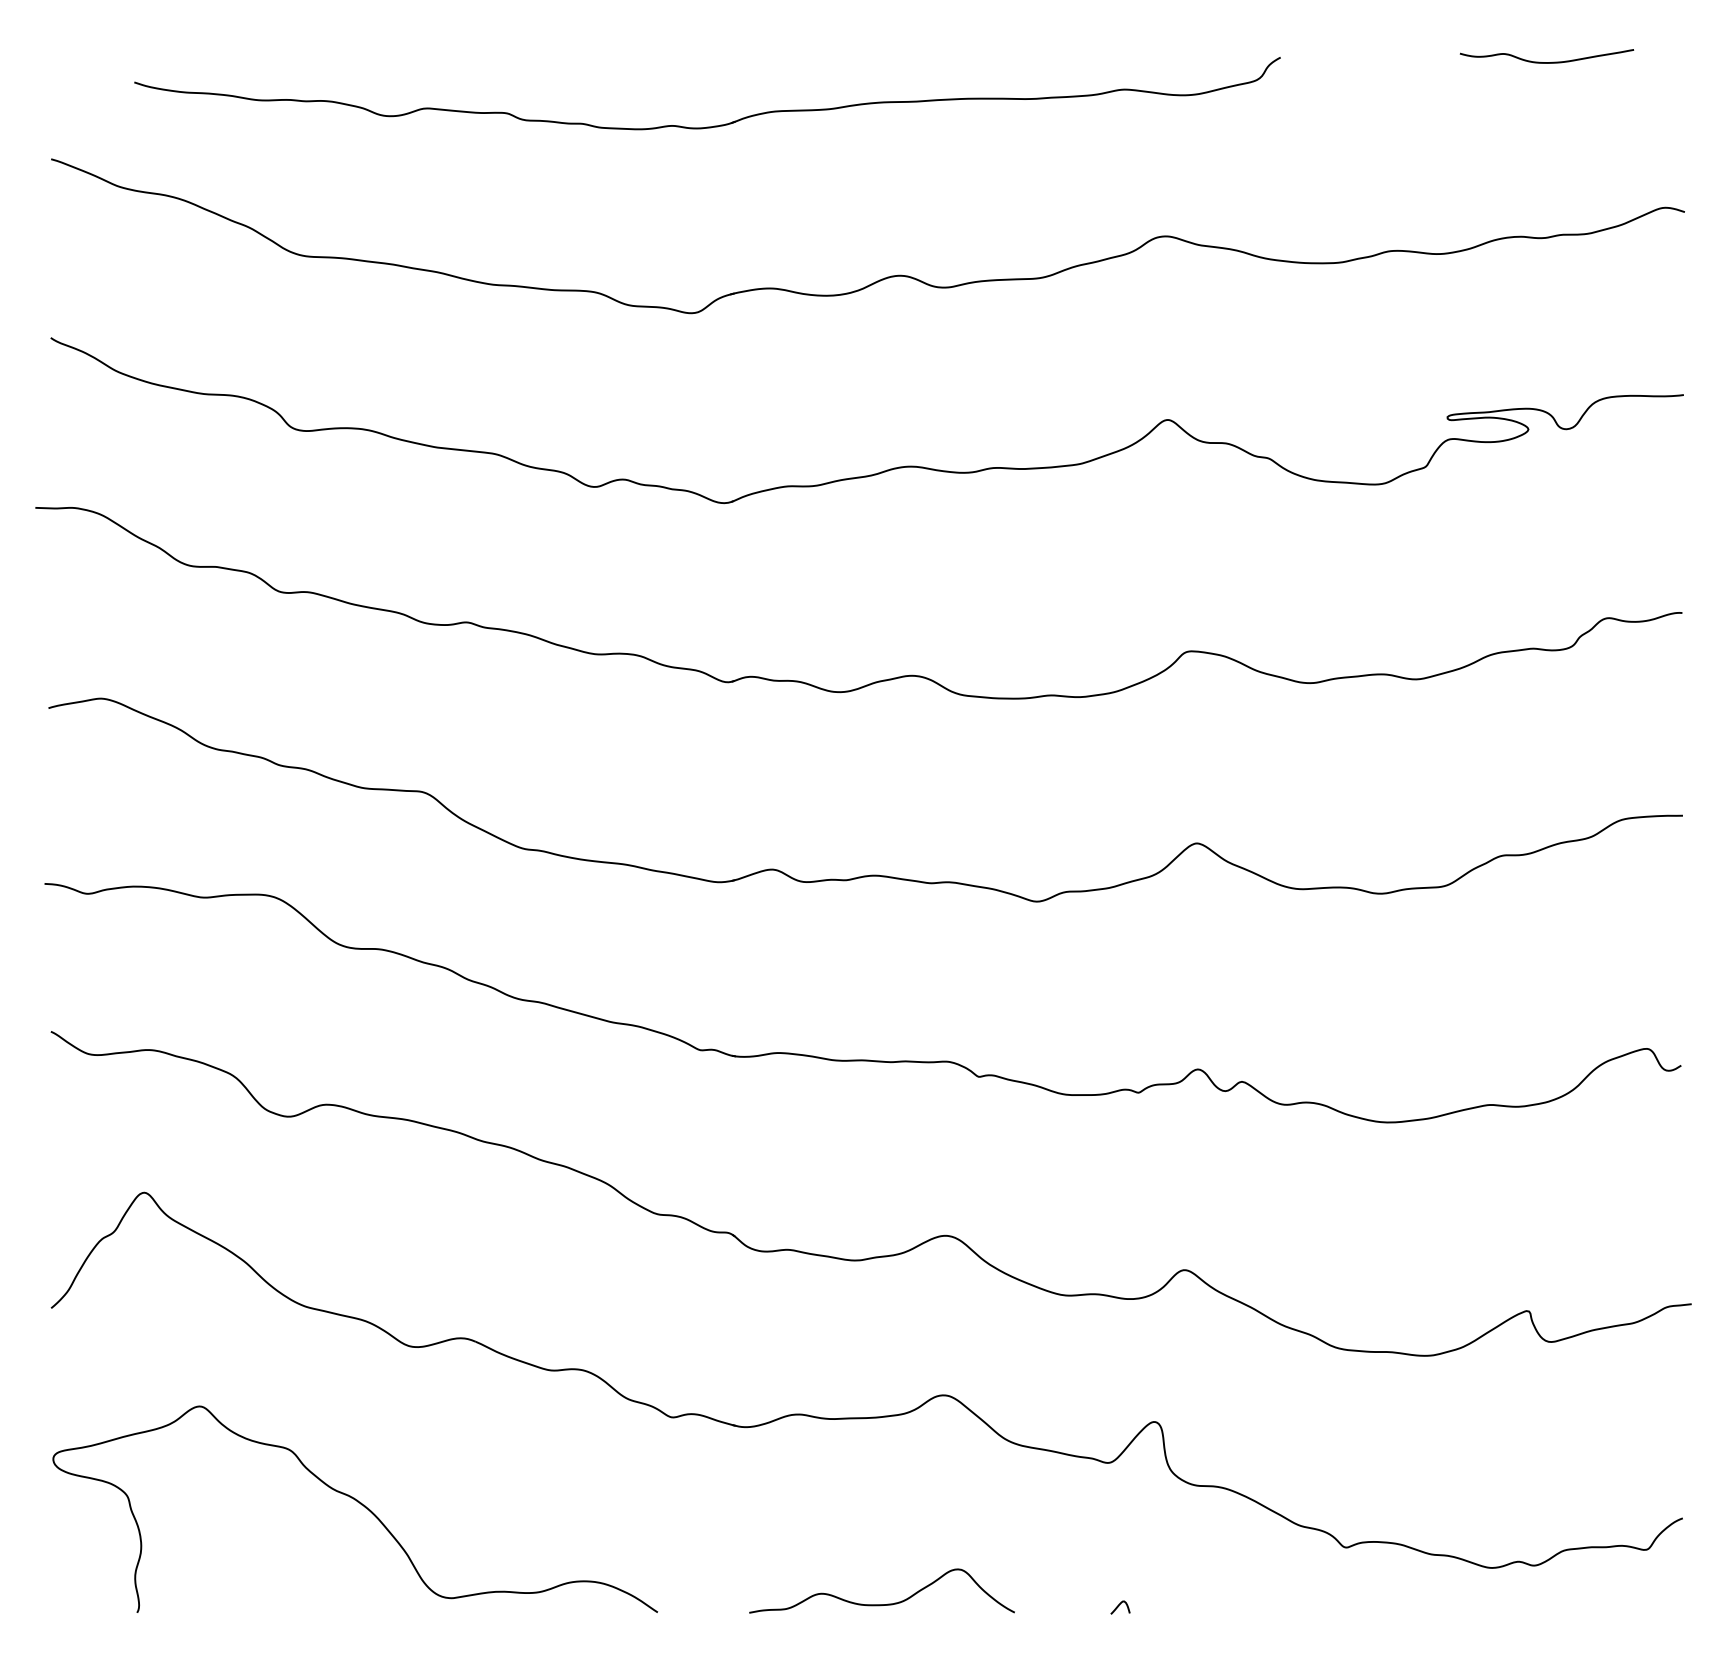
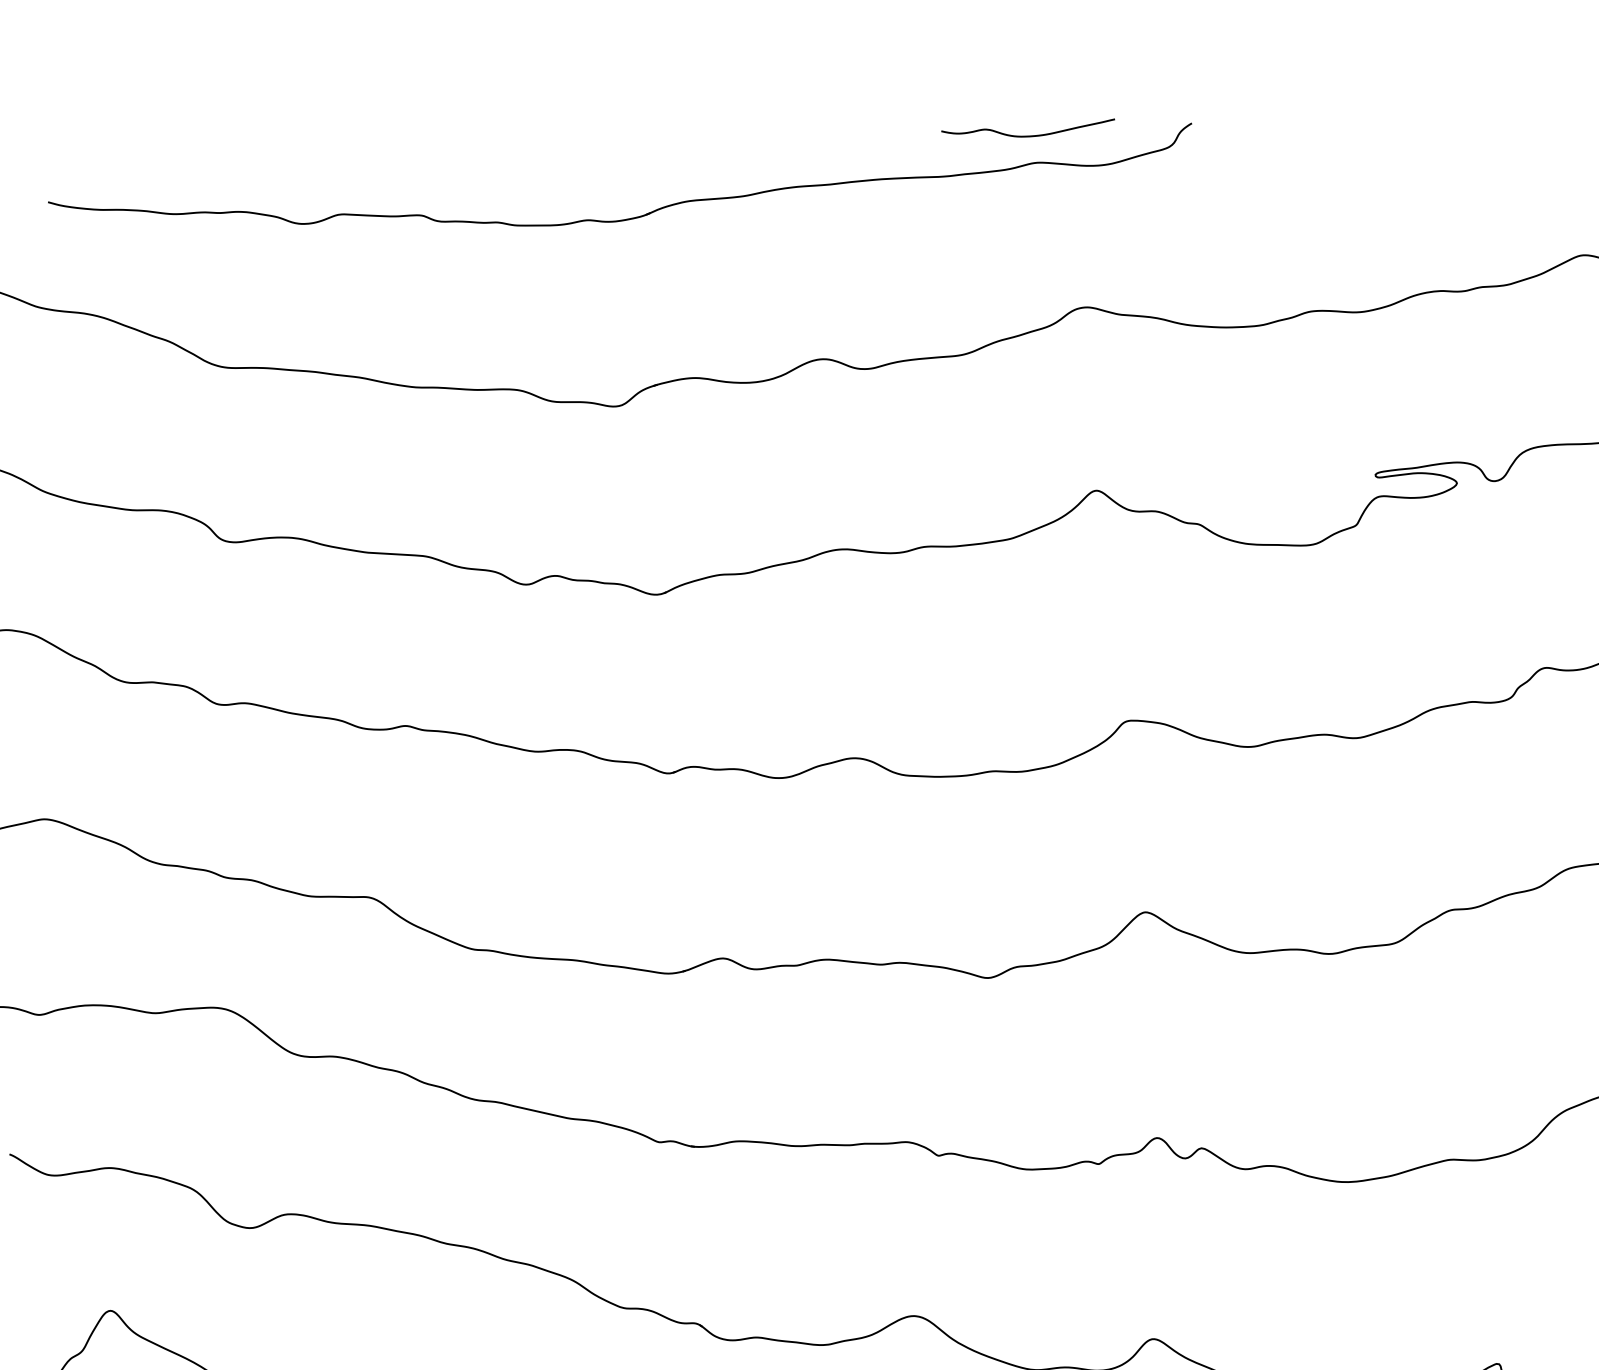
curve: (1546, 62) -> (1028, 136), moved

